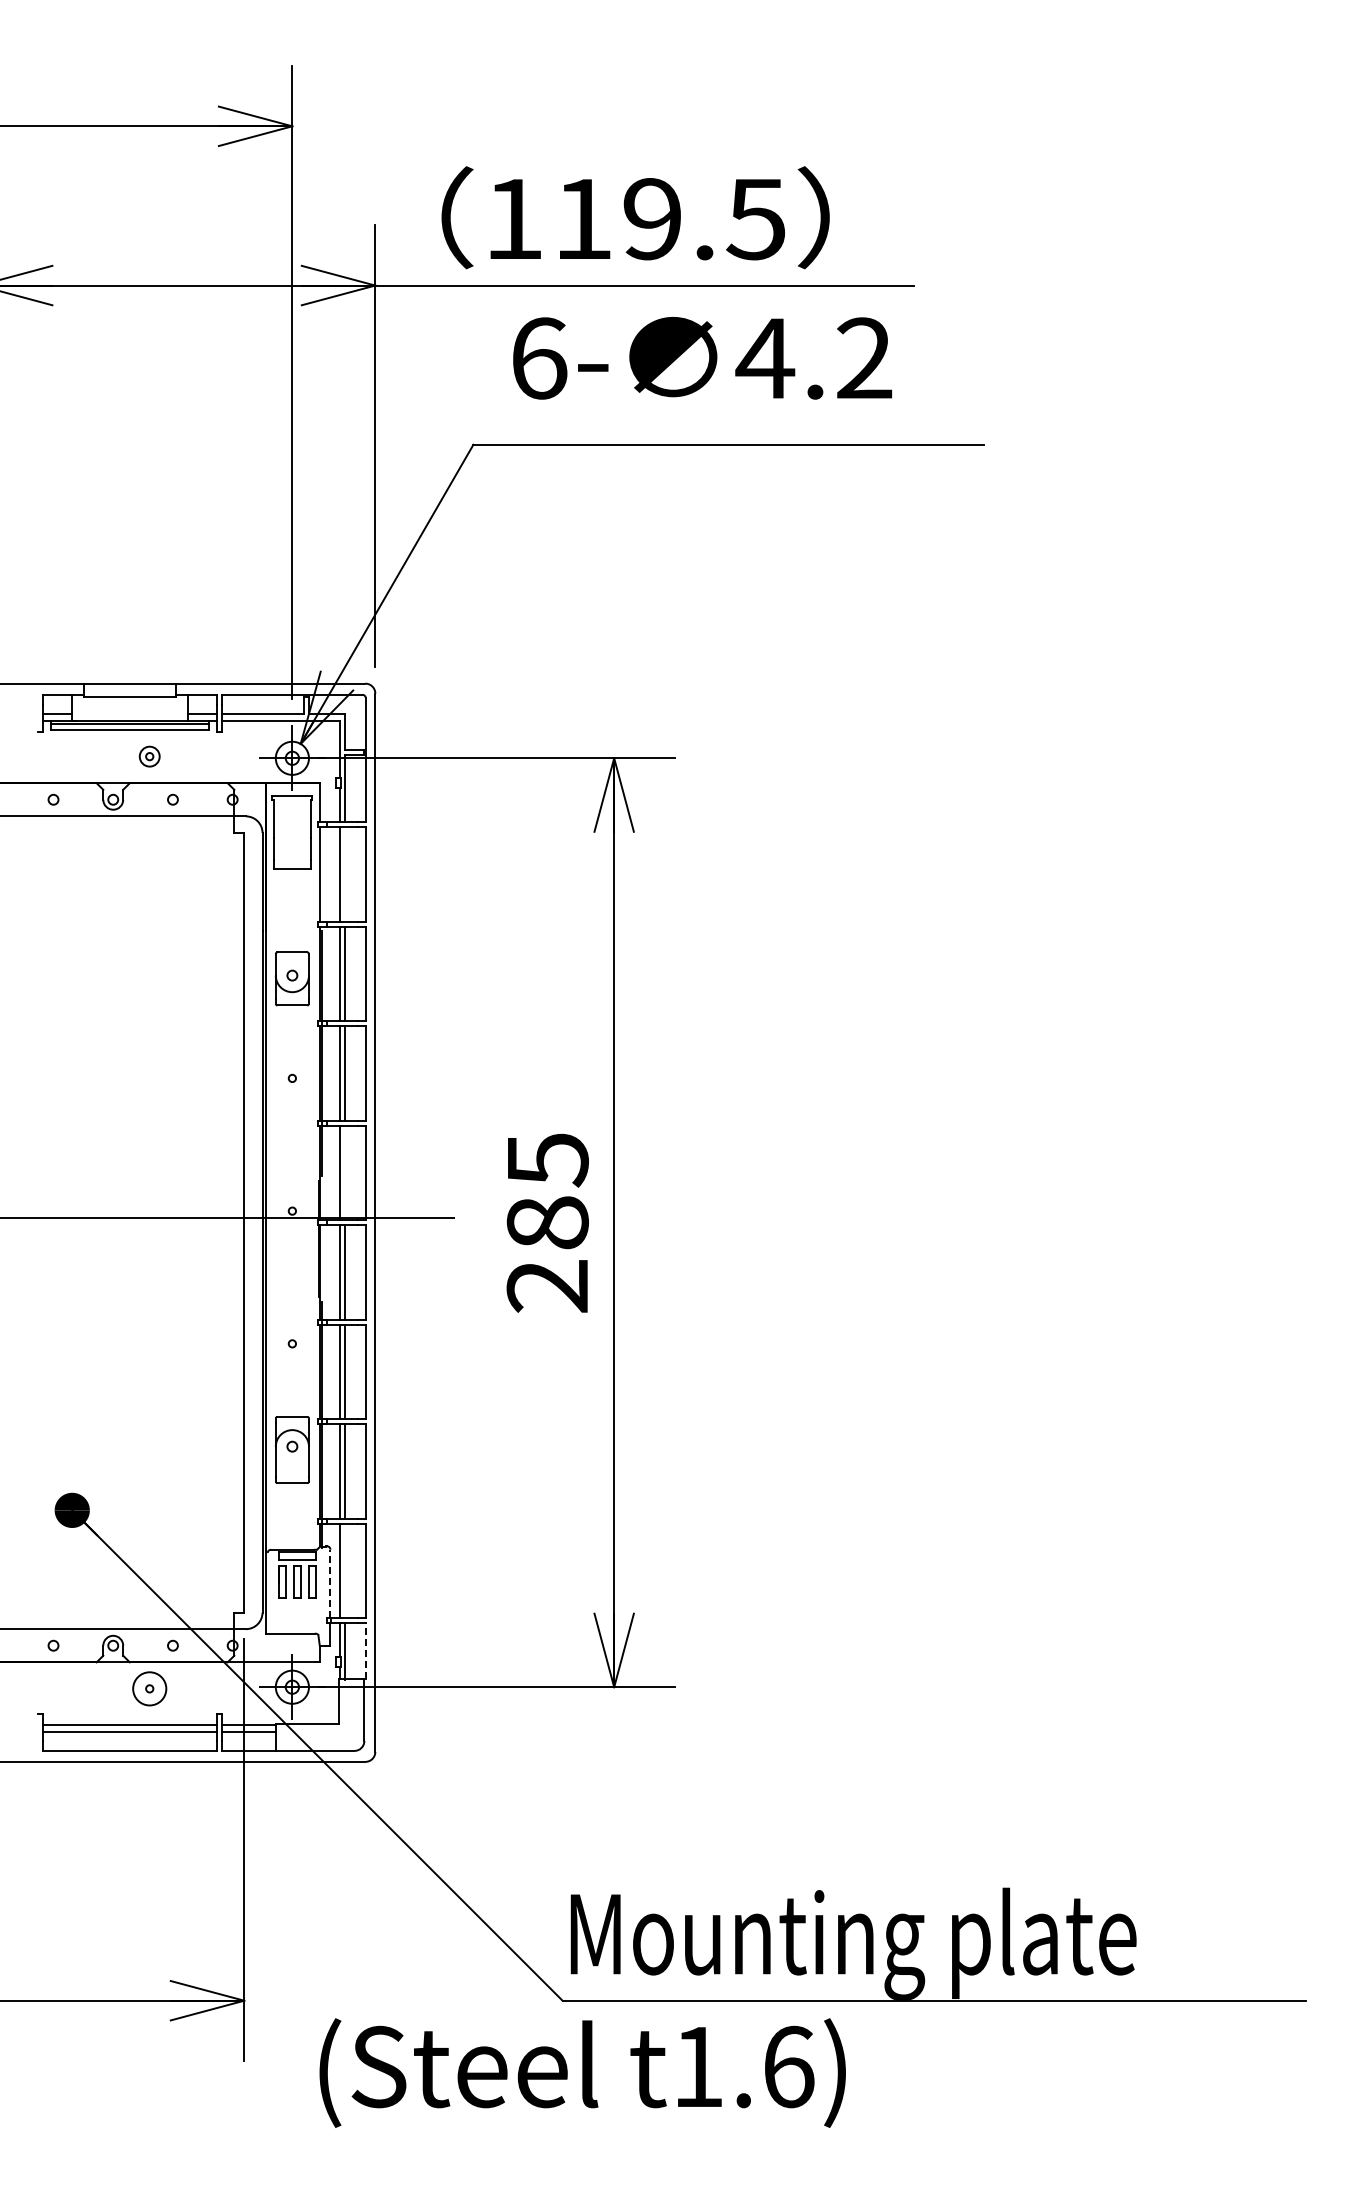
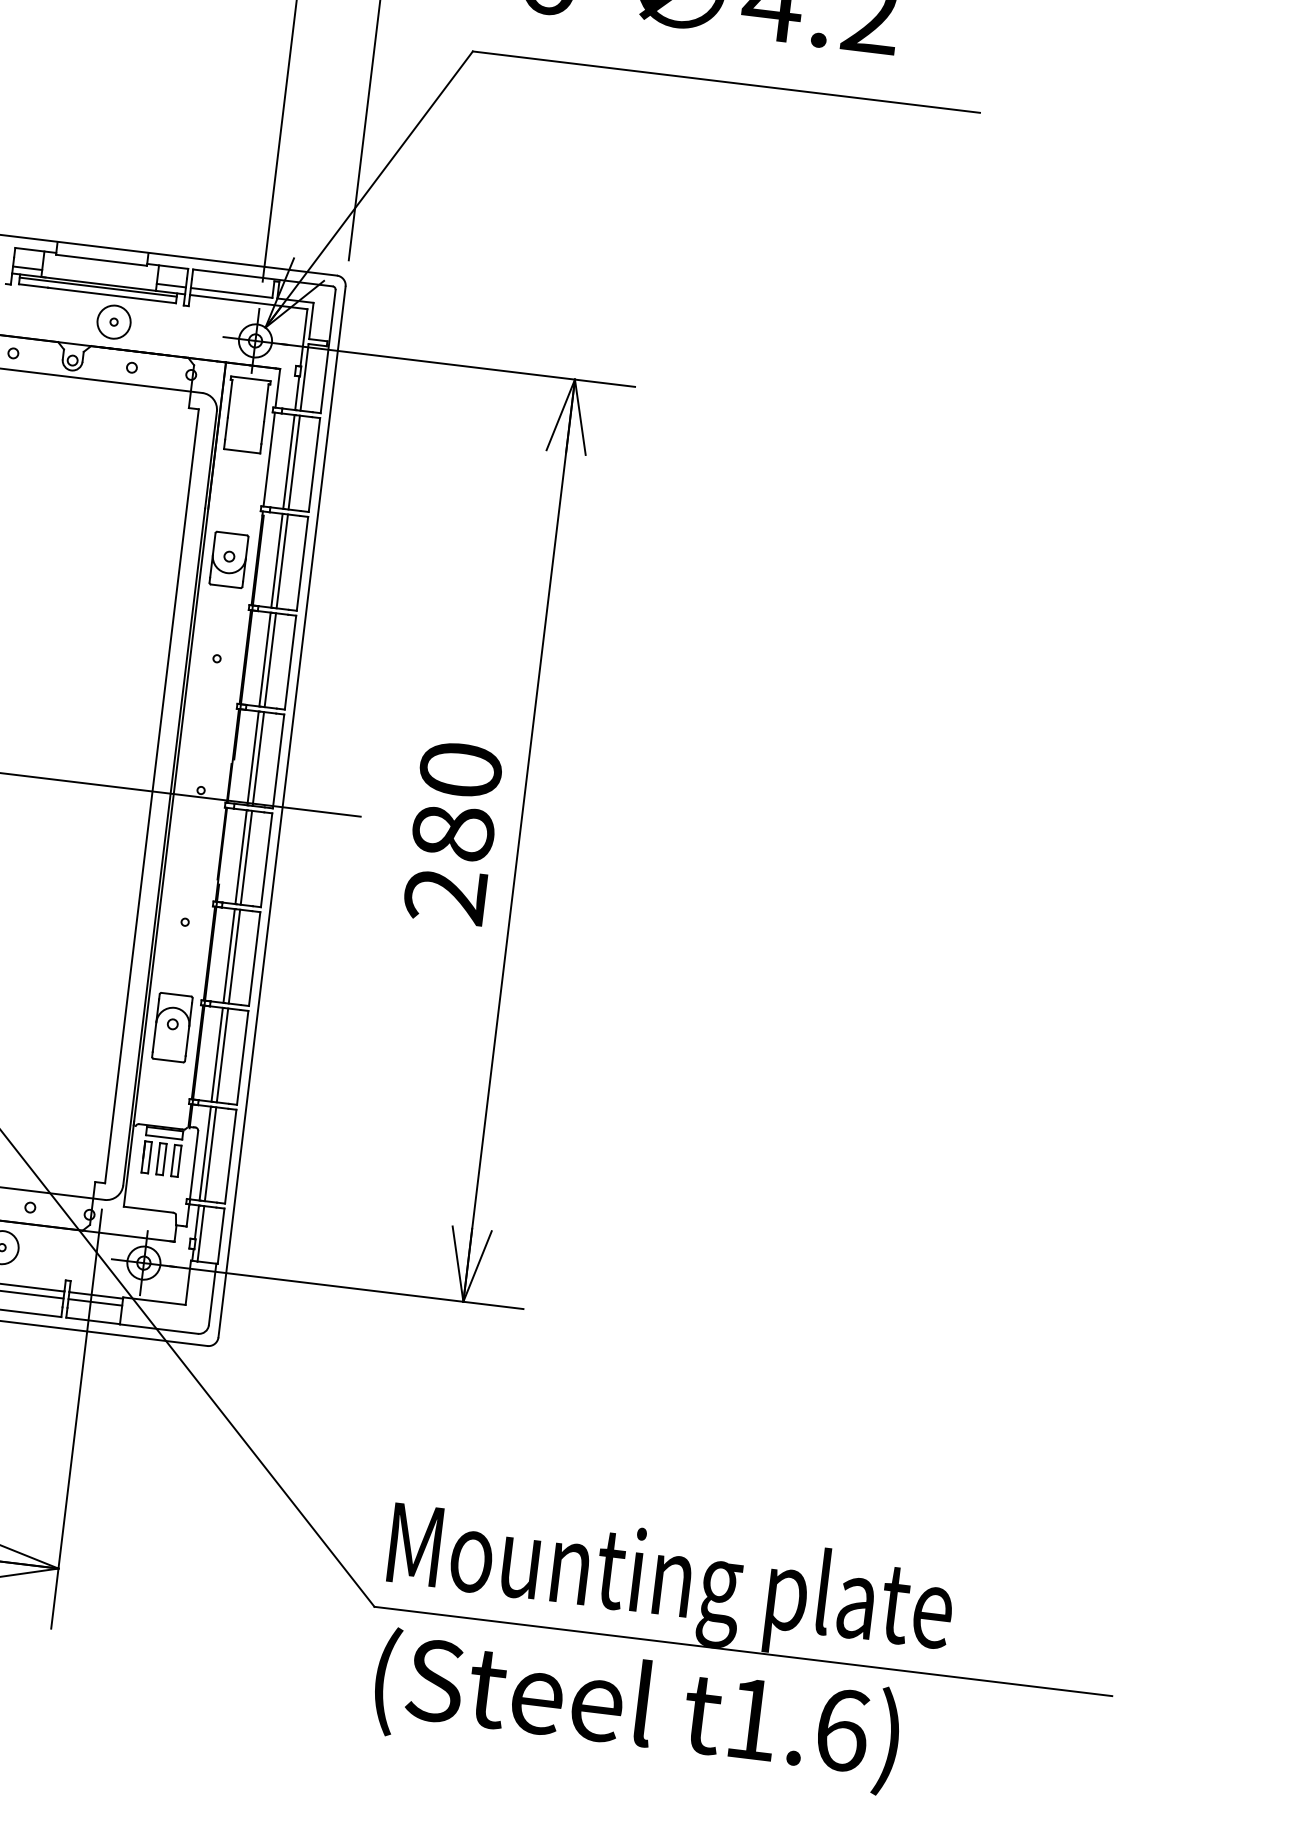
circle: (149, 756) -> (113, 321), size x1.67
line: (345, 874) -> (294, 462), added
text: (547, 1160) -> (460, 770), 285 -> 280
line: (345, 1172) -> (258, 758), added
line: (345, 1570) -> (210, 1153), added
line: (330, 1583) -> (194, 1164), dashed -> solid
line: (365, 1651) -> (220, 1236), dashed -> solid
text: (582, 2072) -> (636, 1710), moved

